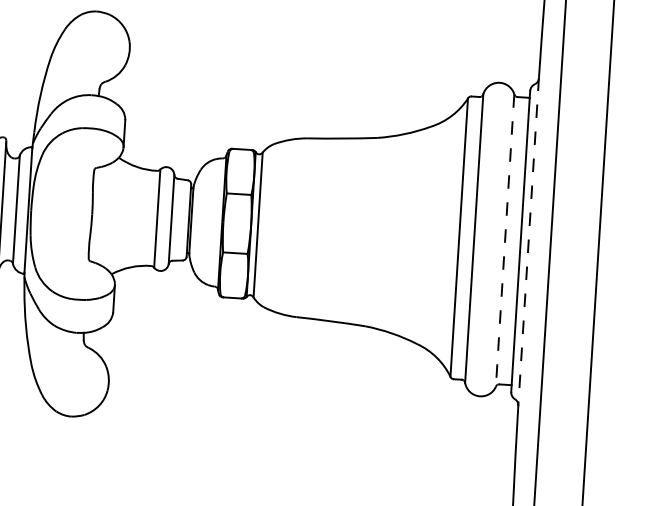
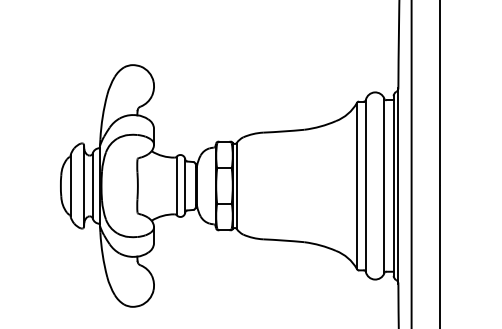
line: (505, 241) -> (384, 186), dashed -> solid
line: (528, 242) -> (398, 186), dashed -> solid

